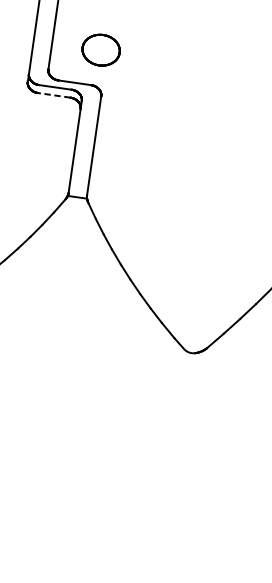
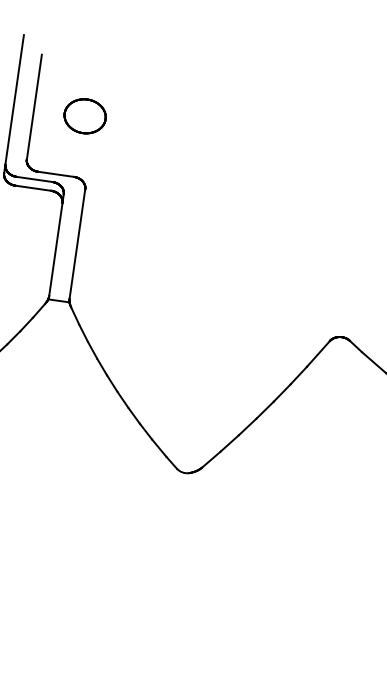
part: (100, 50) -> (84, 116), moved
line: (53, 95) -> (32, 188), dashed -> solid

